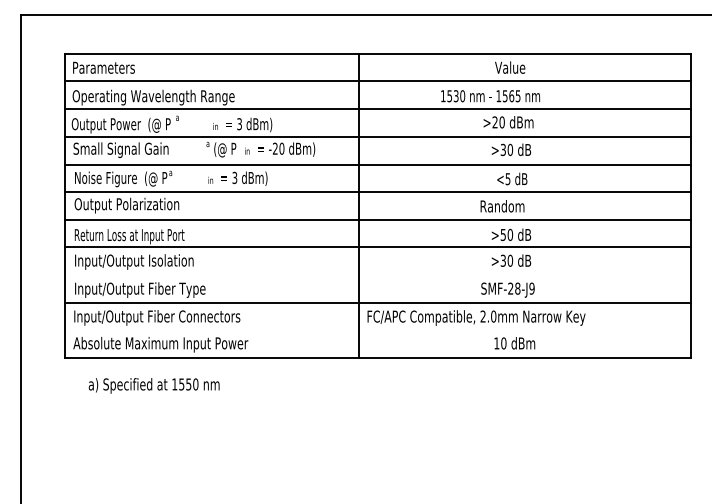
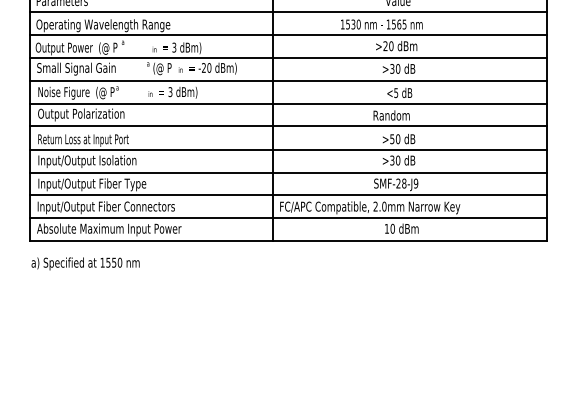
line: (377, 275) -> (288, 172), added
line: (377, 330) -> (288, 218), added
text: (153, 385) -> (85, 263), moved

